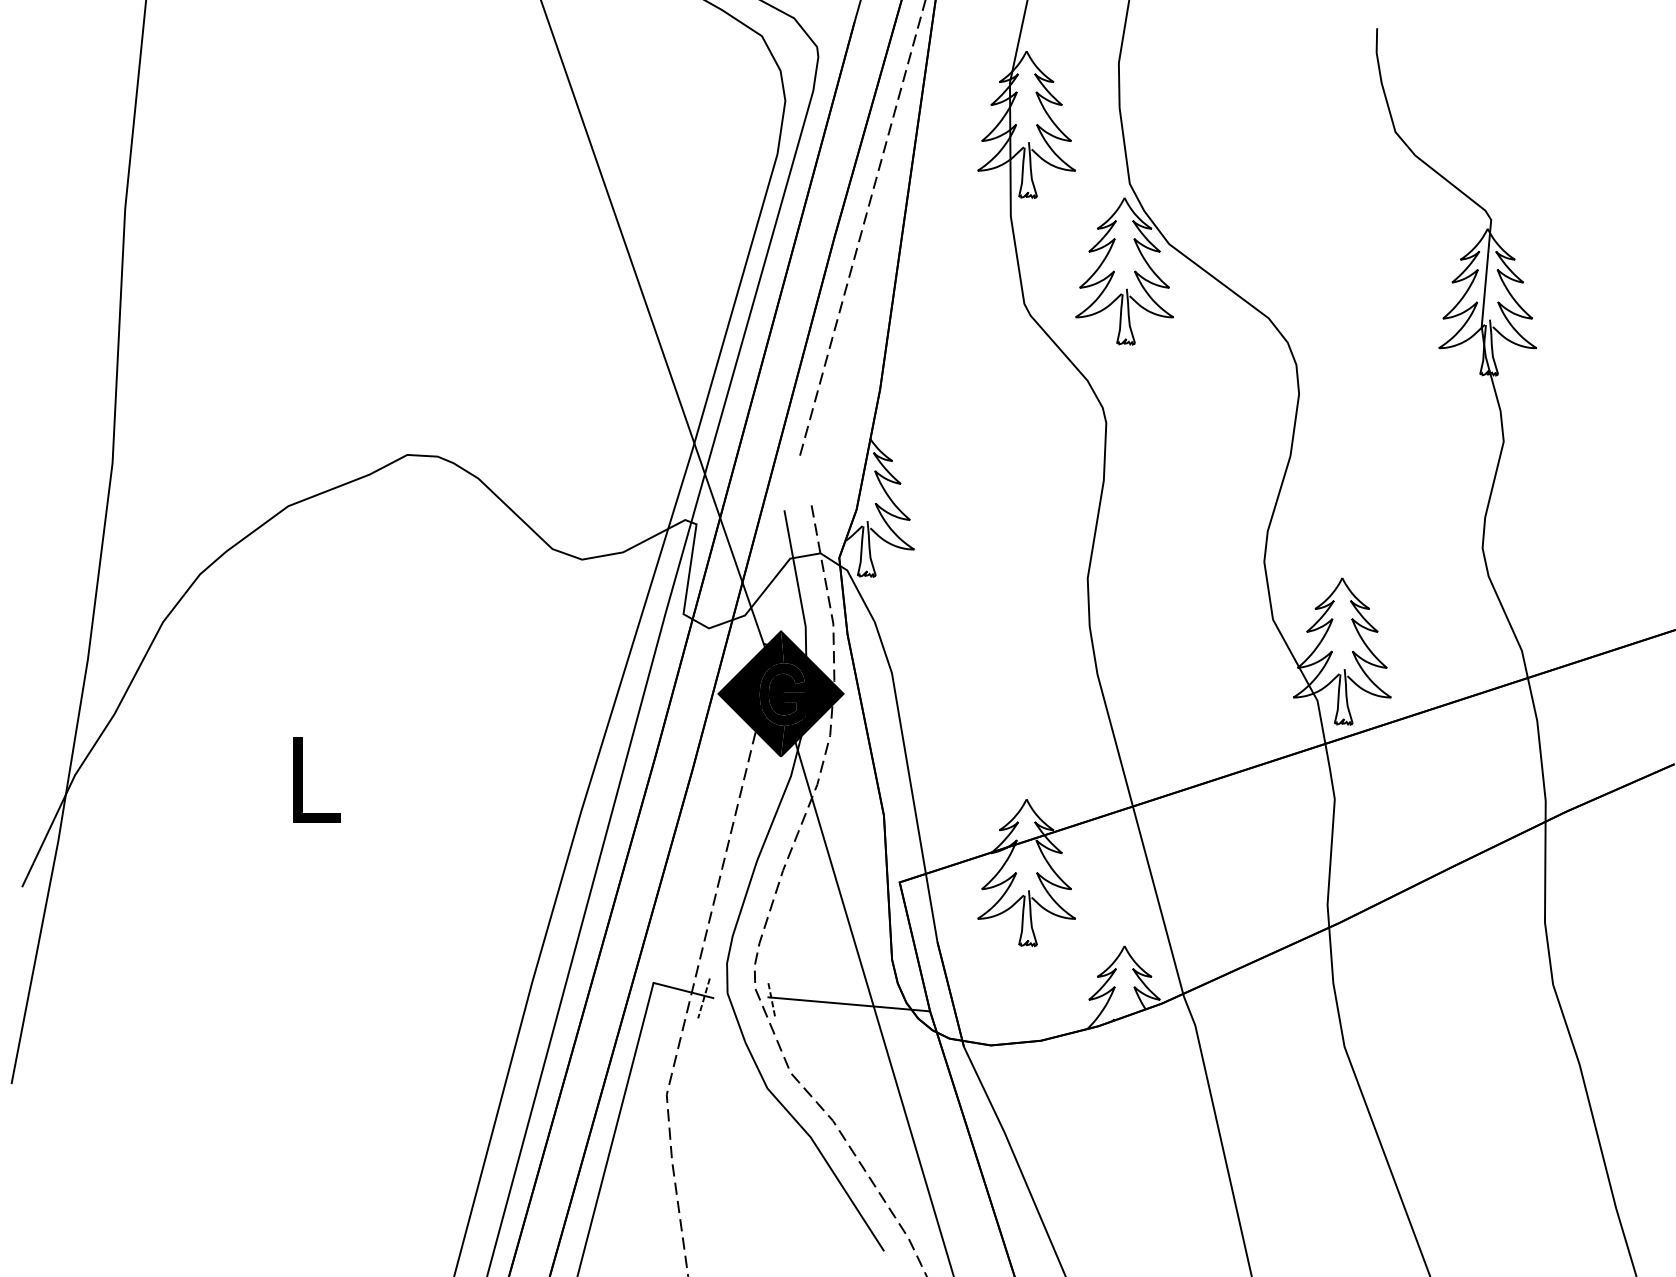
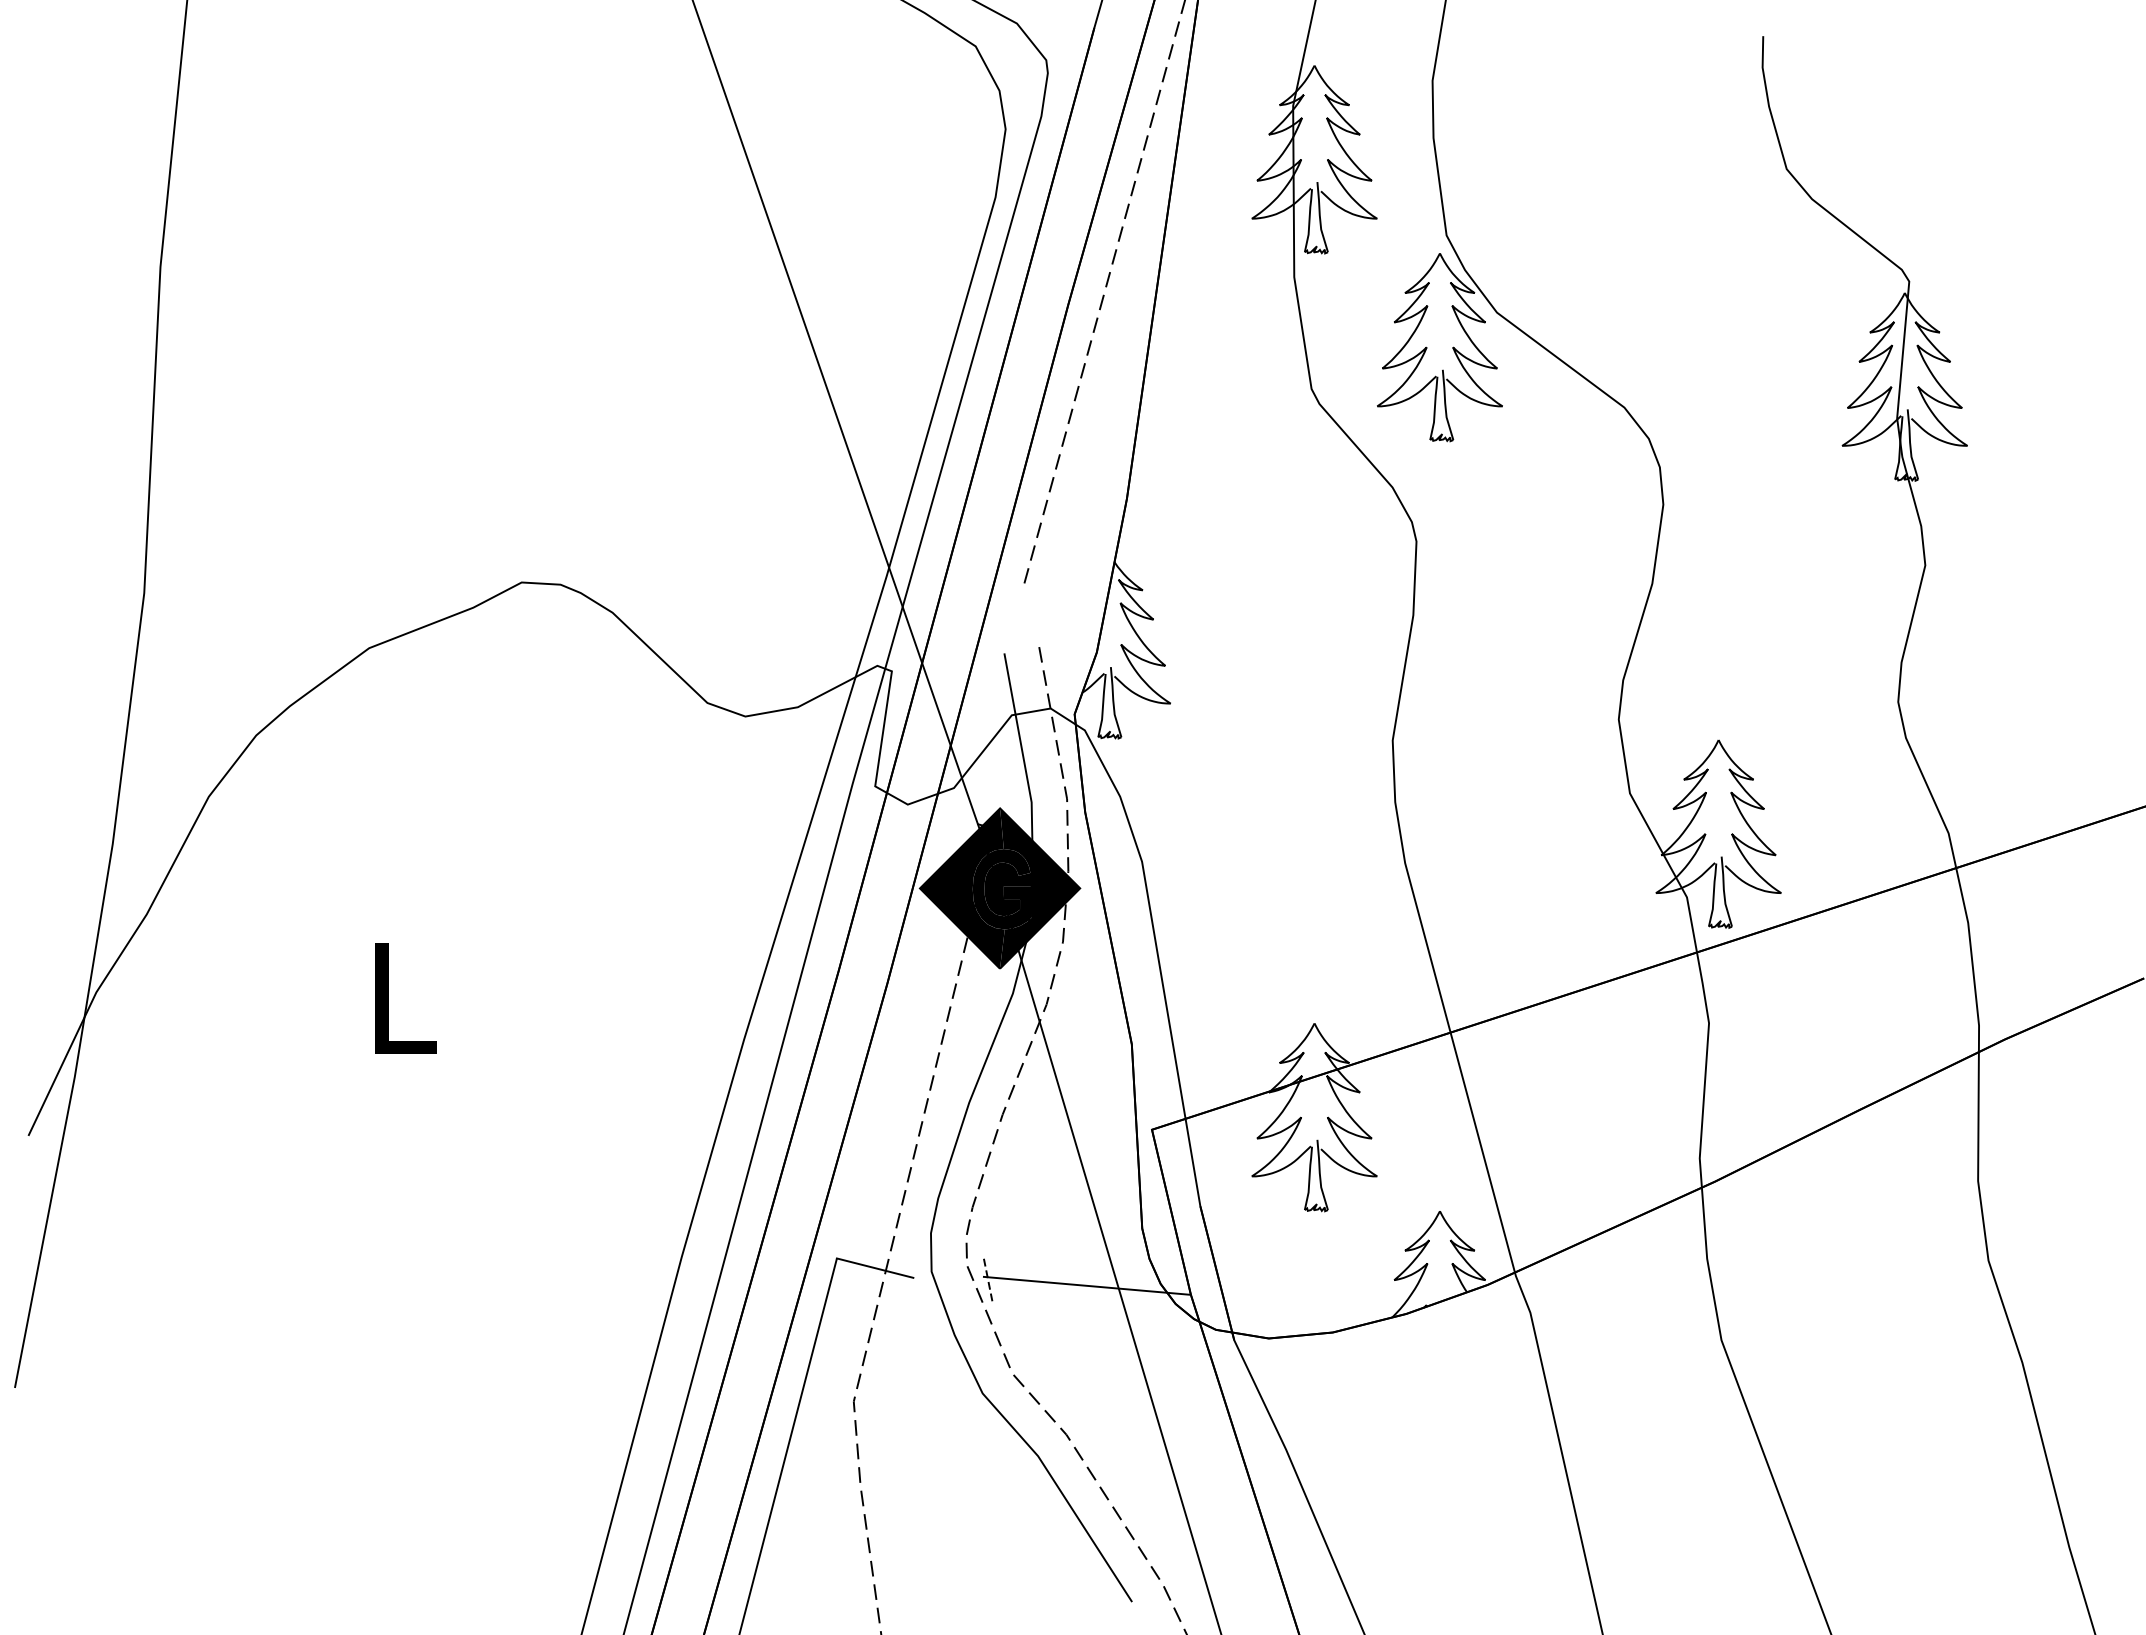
line: (703, 997) -> (900, 1277), removed

